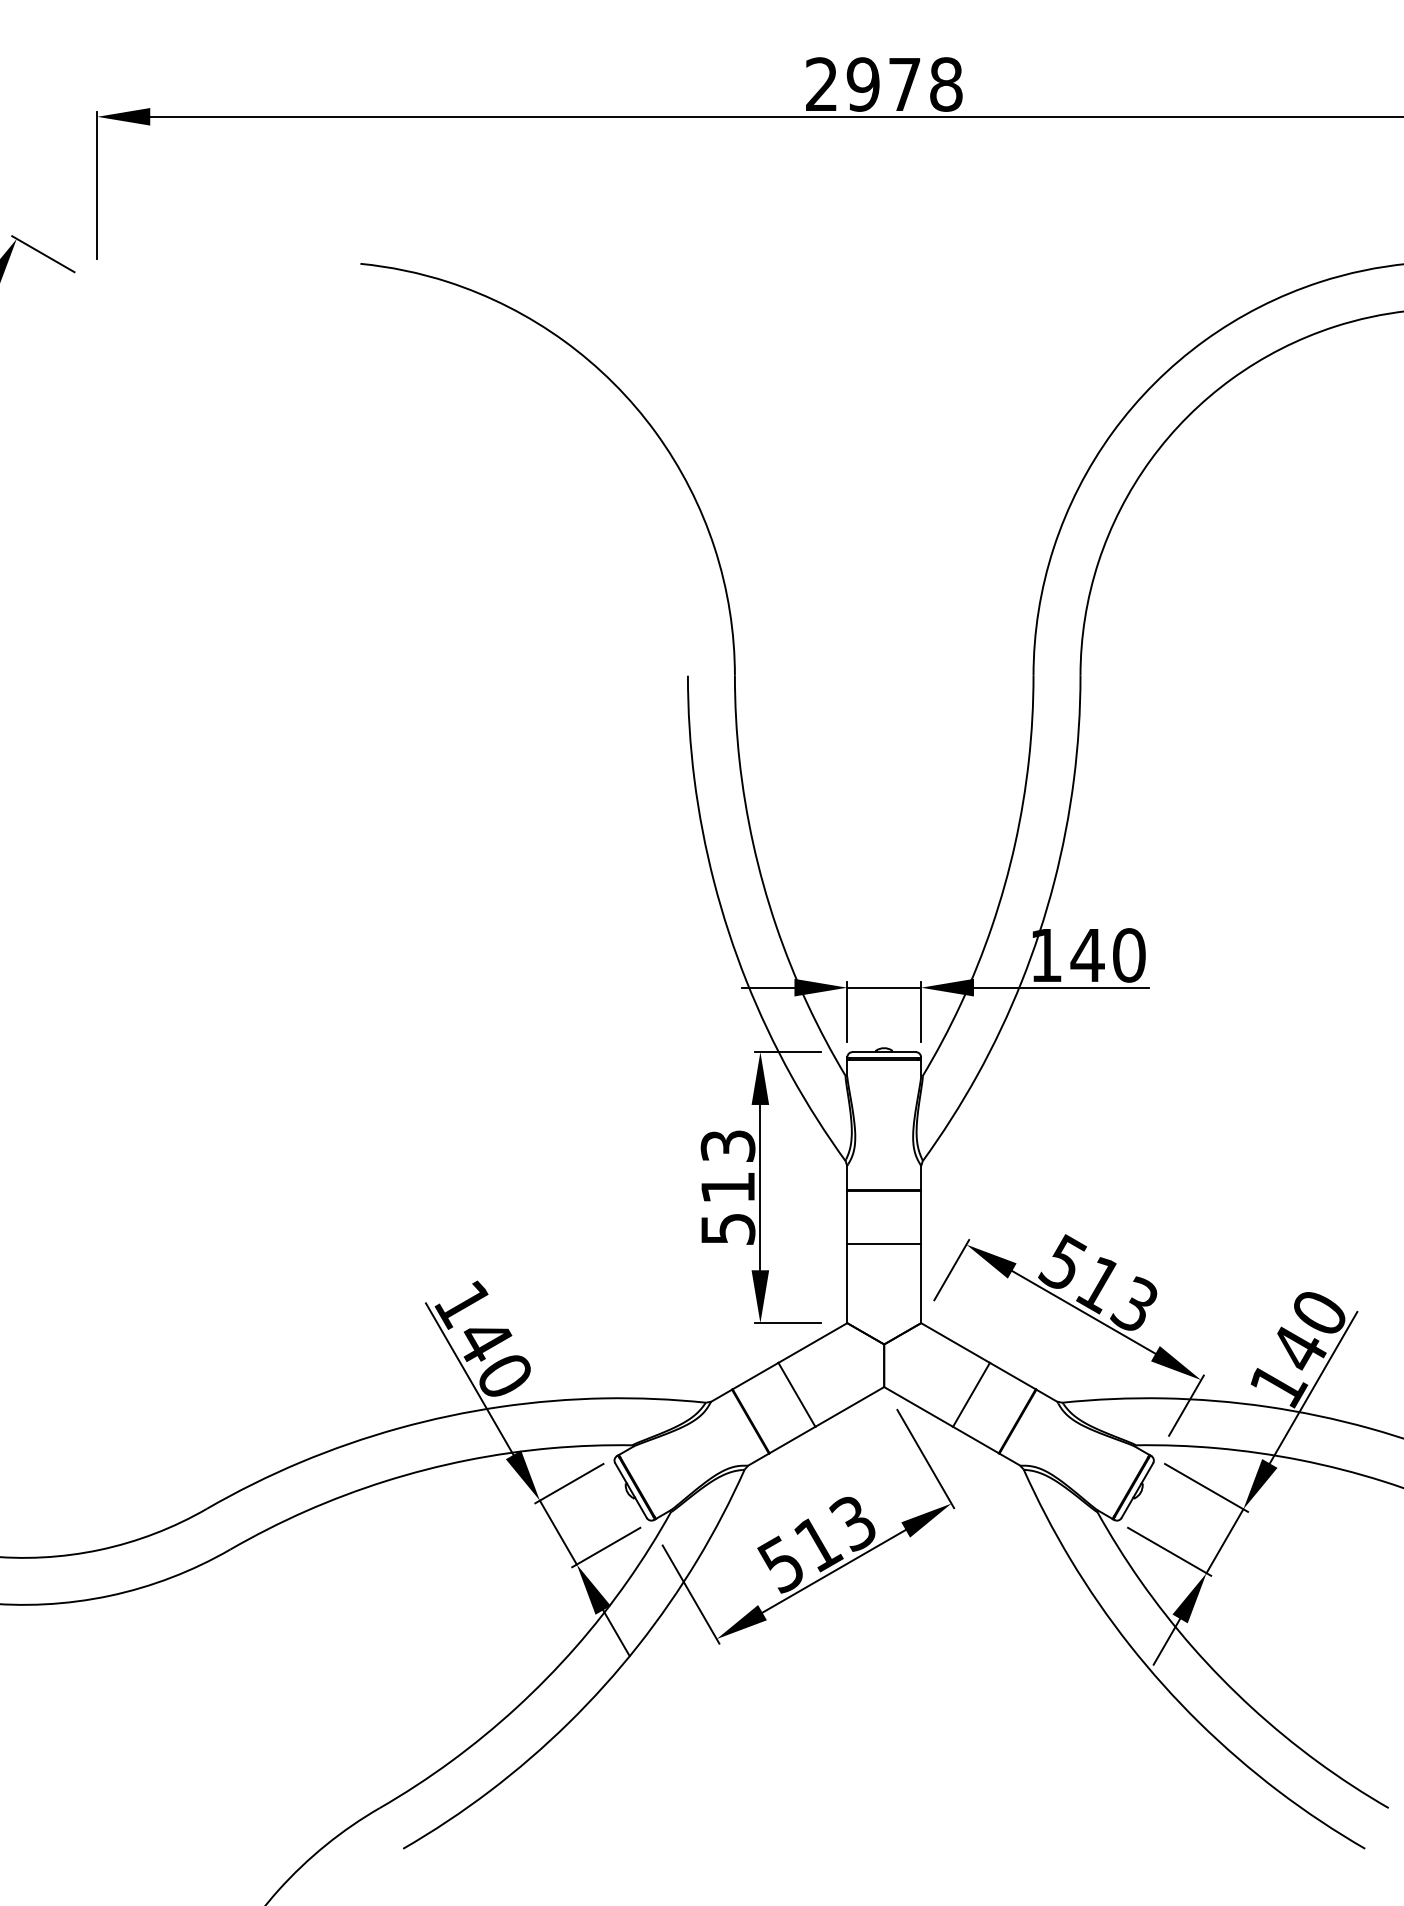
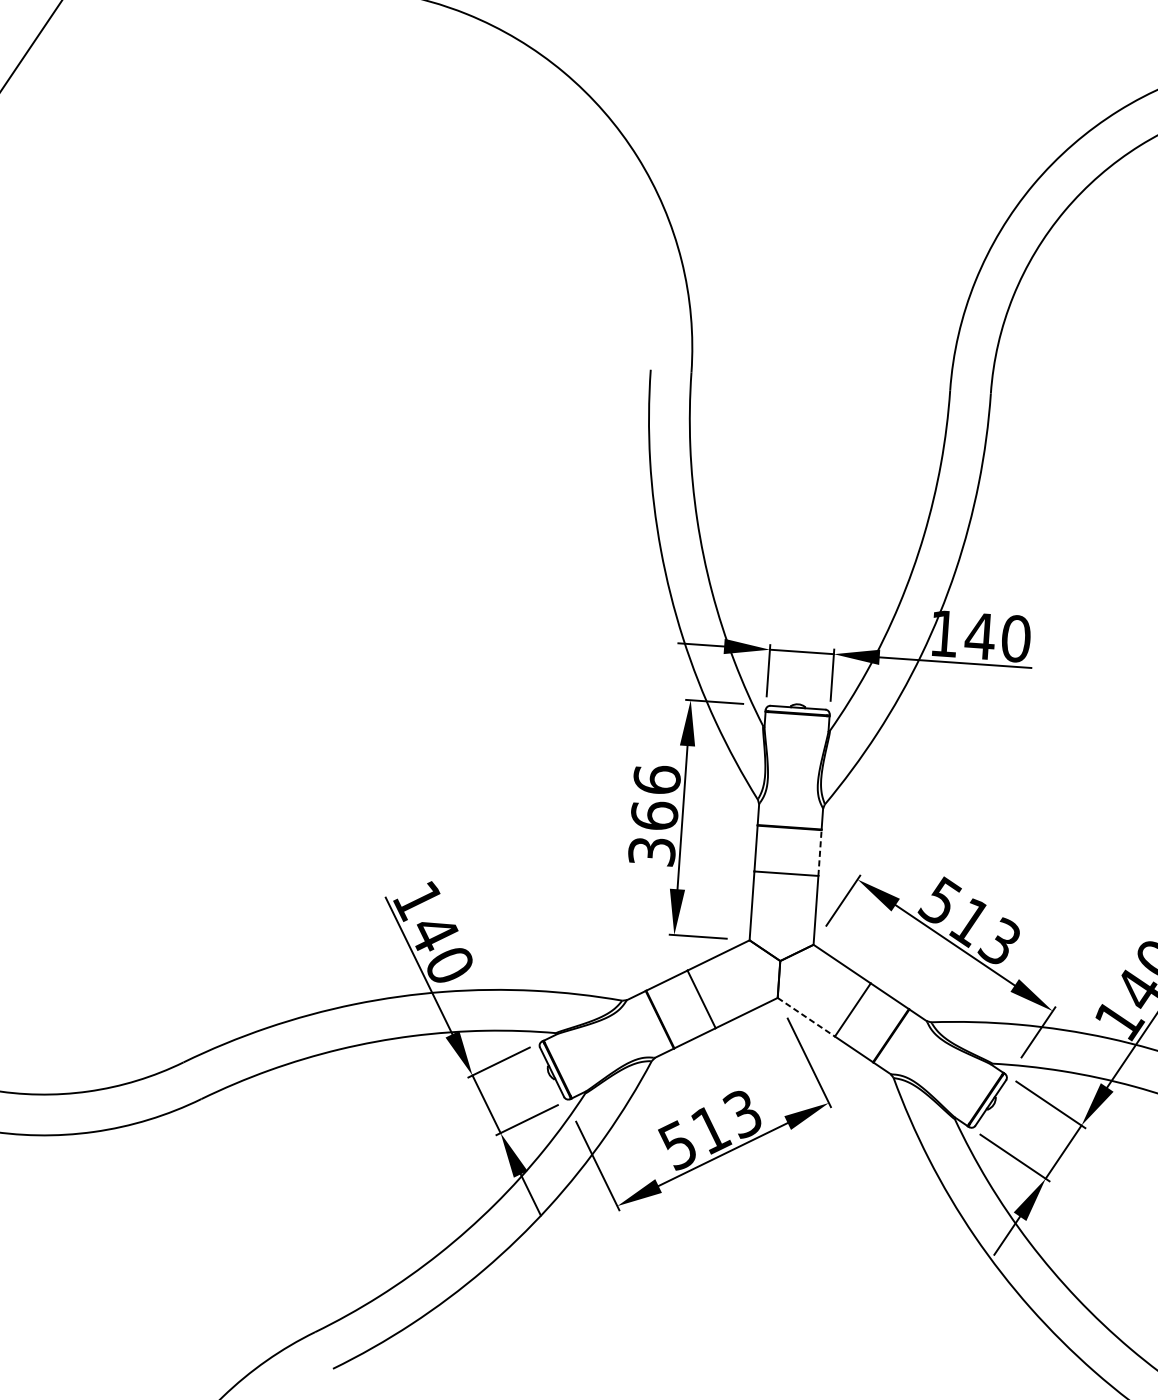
text: (727, 1186) -> (654, 814), 513 -> 366
line: (921, 1216) -> (820, 852), solid -> dashed
line: (918, 1406) -> (806, 1016), solid -> dashed

